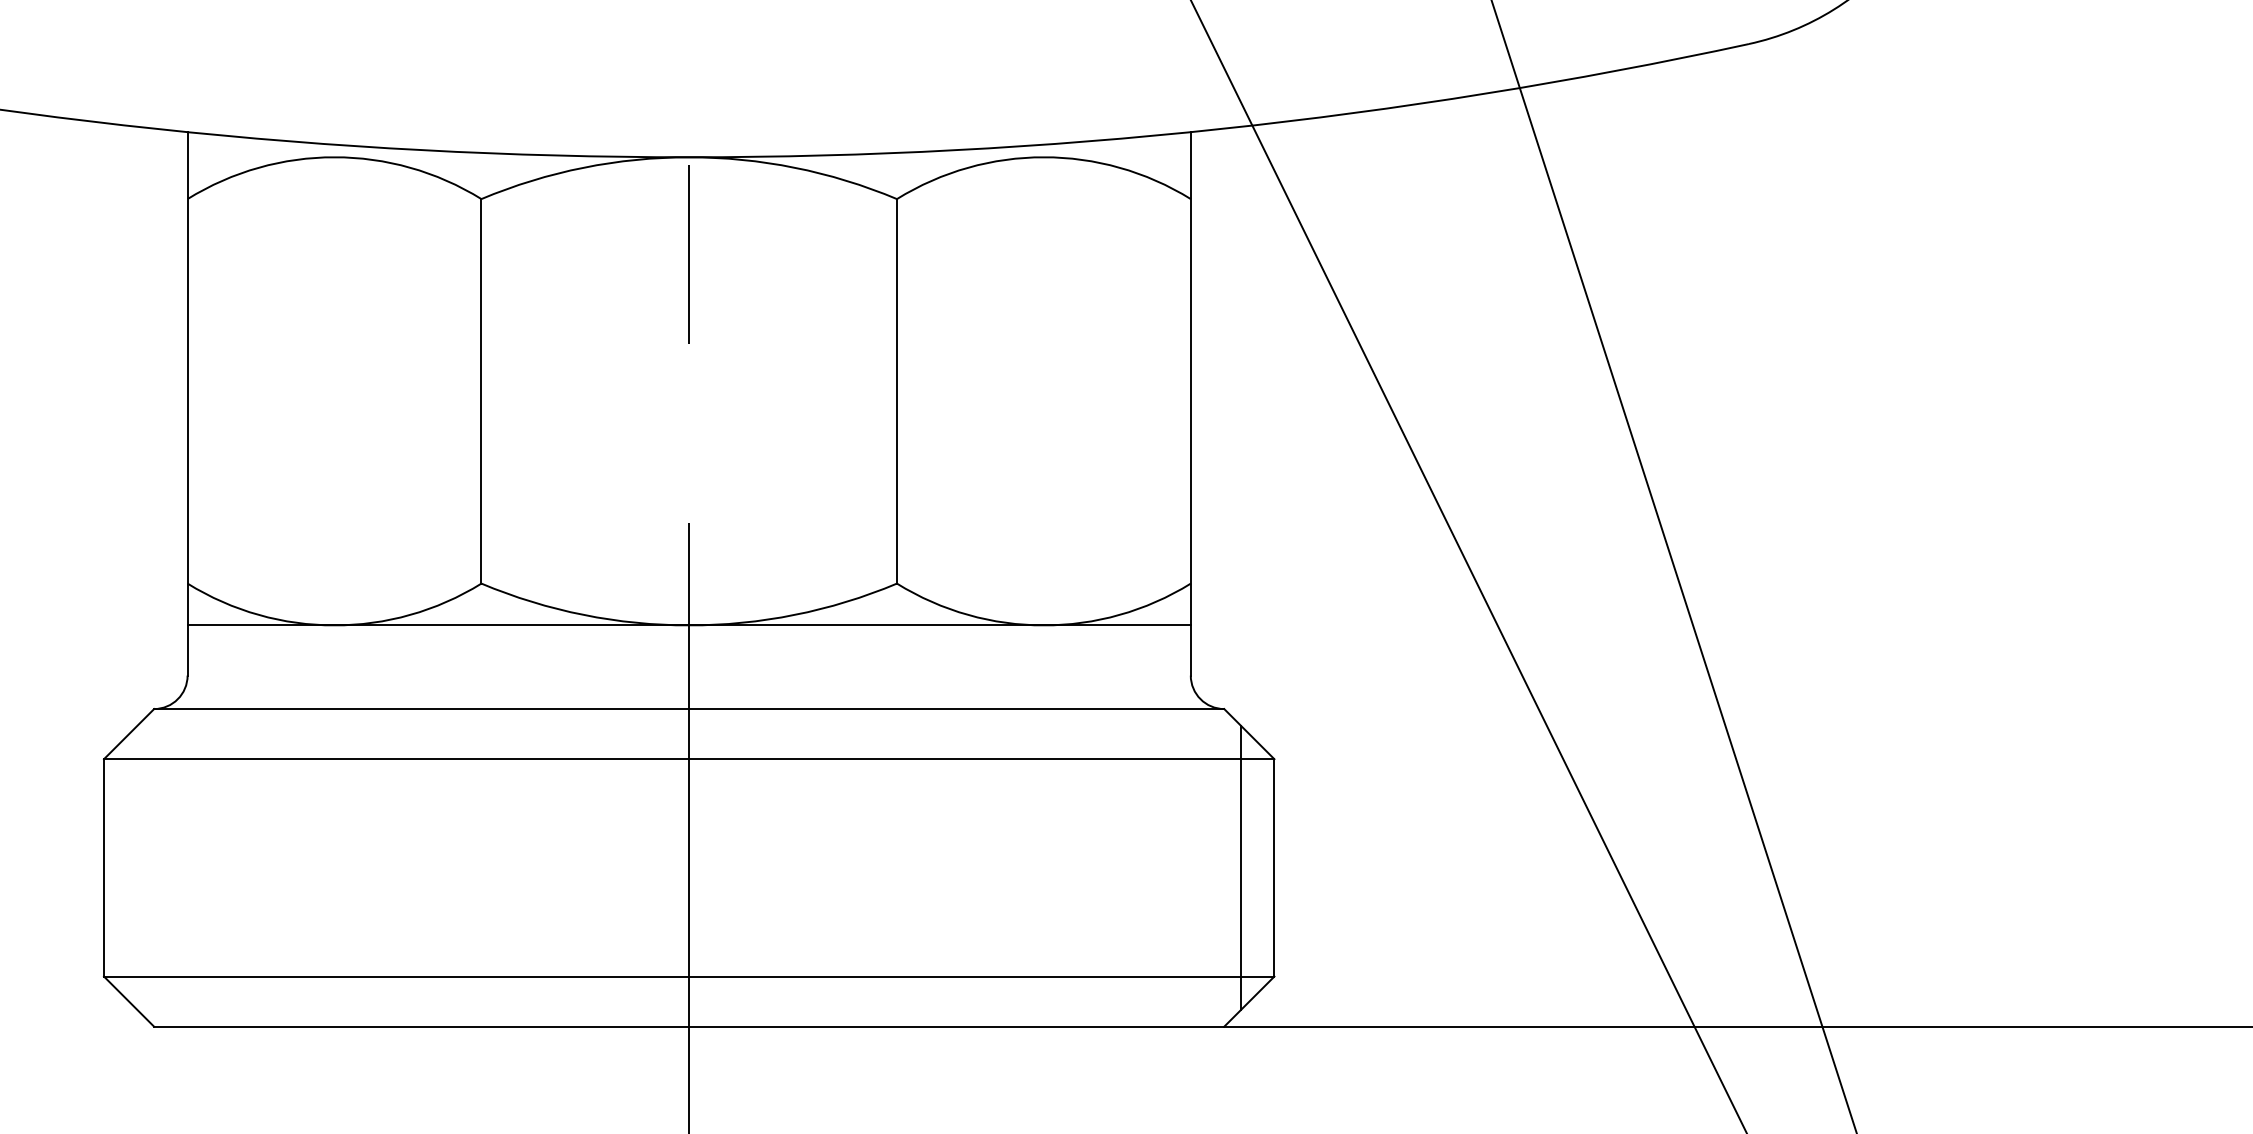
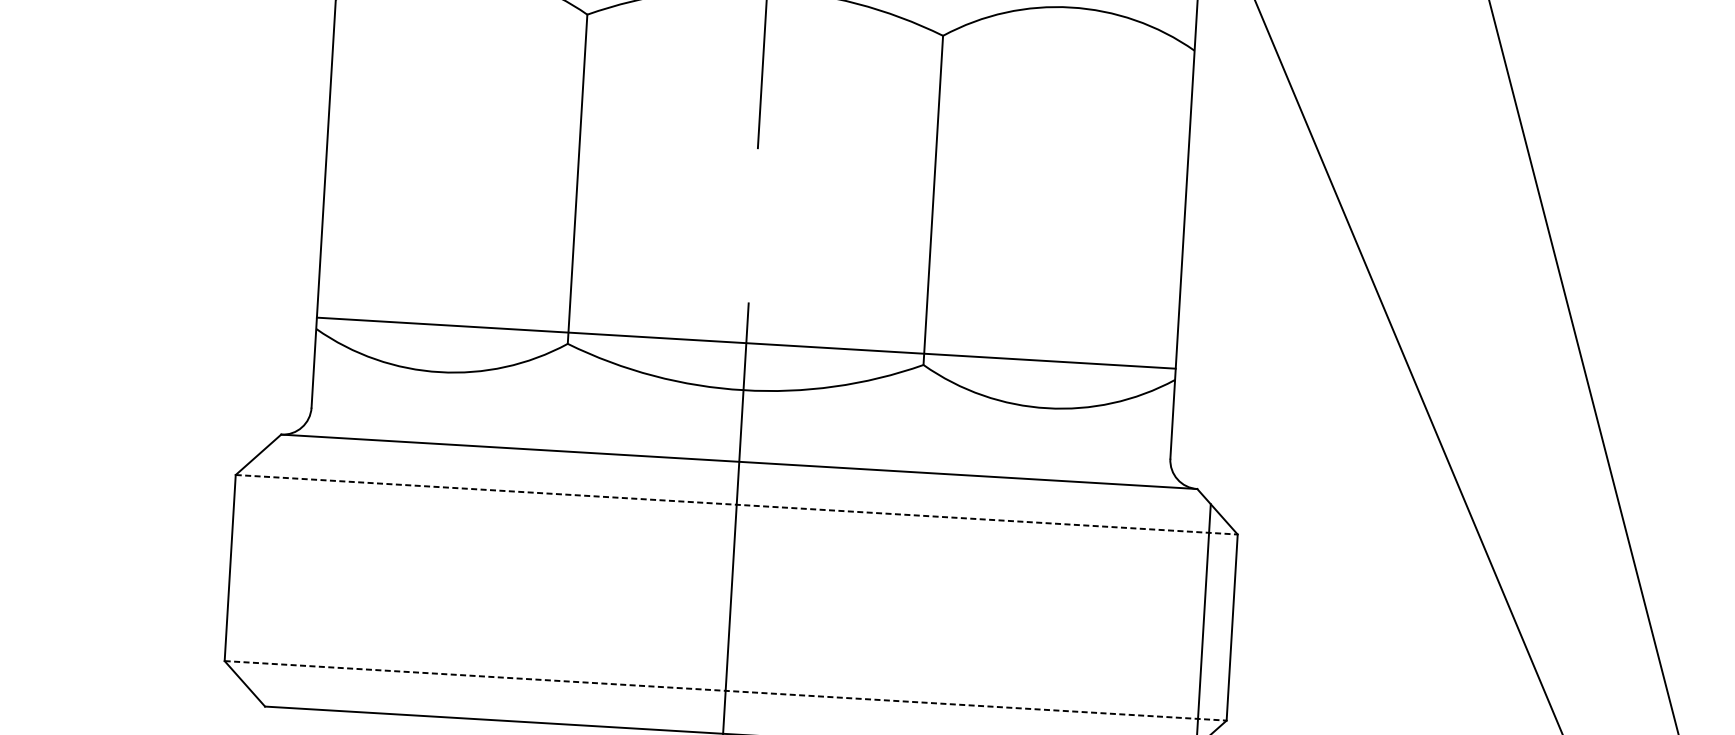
line: (688, 625) -> (745, 343), moved
line: (689, 759) -> (736, 505), solid -> dashed
line: (689, 976) -> (725, 690), solid -> dashed

